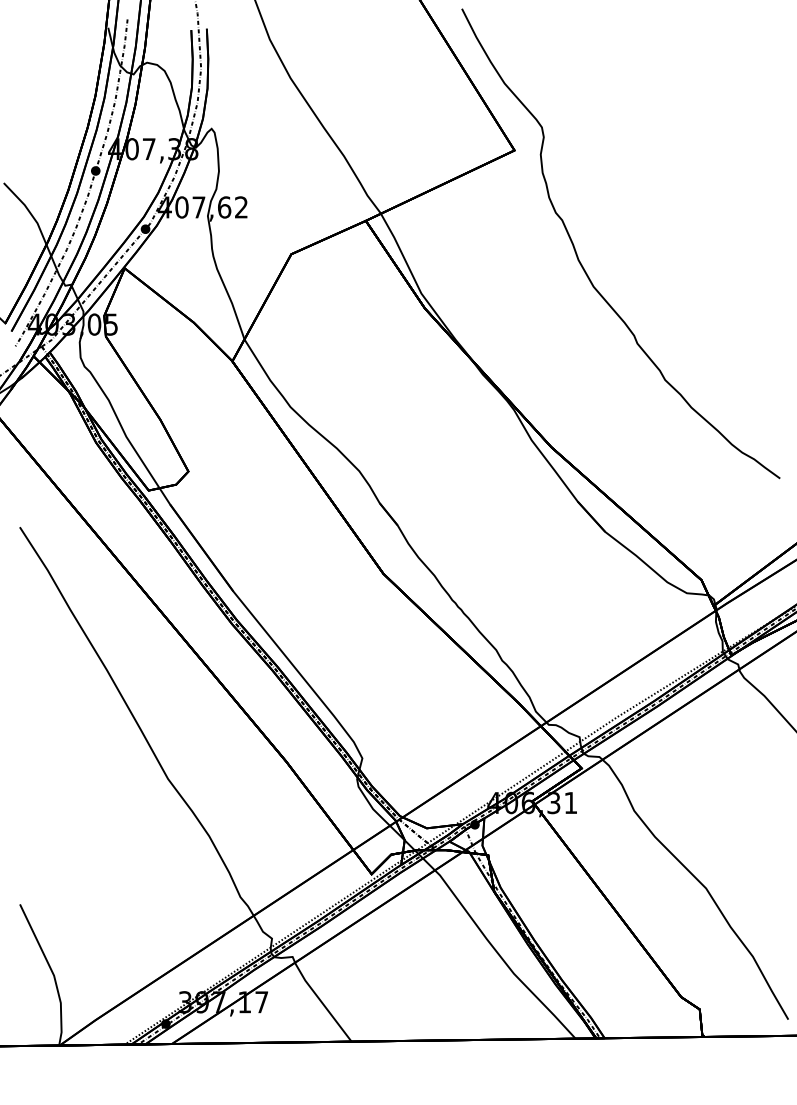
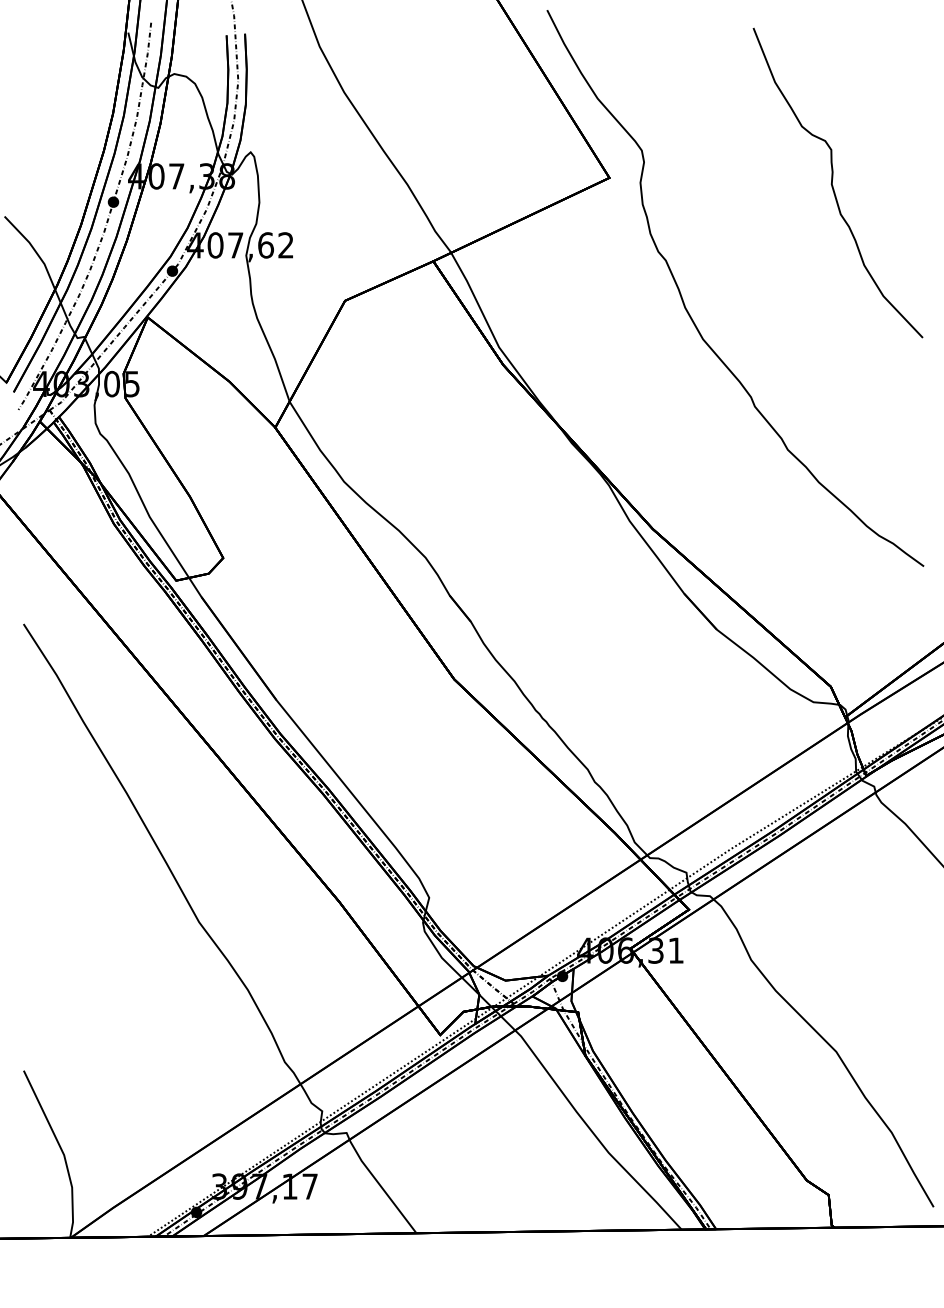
curve: (703, 154) -> (833, 182), added

